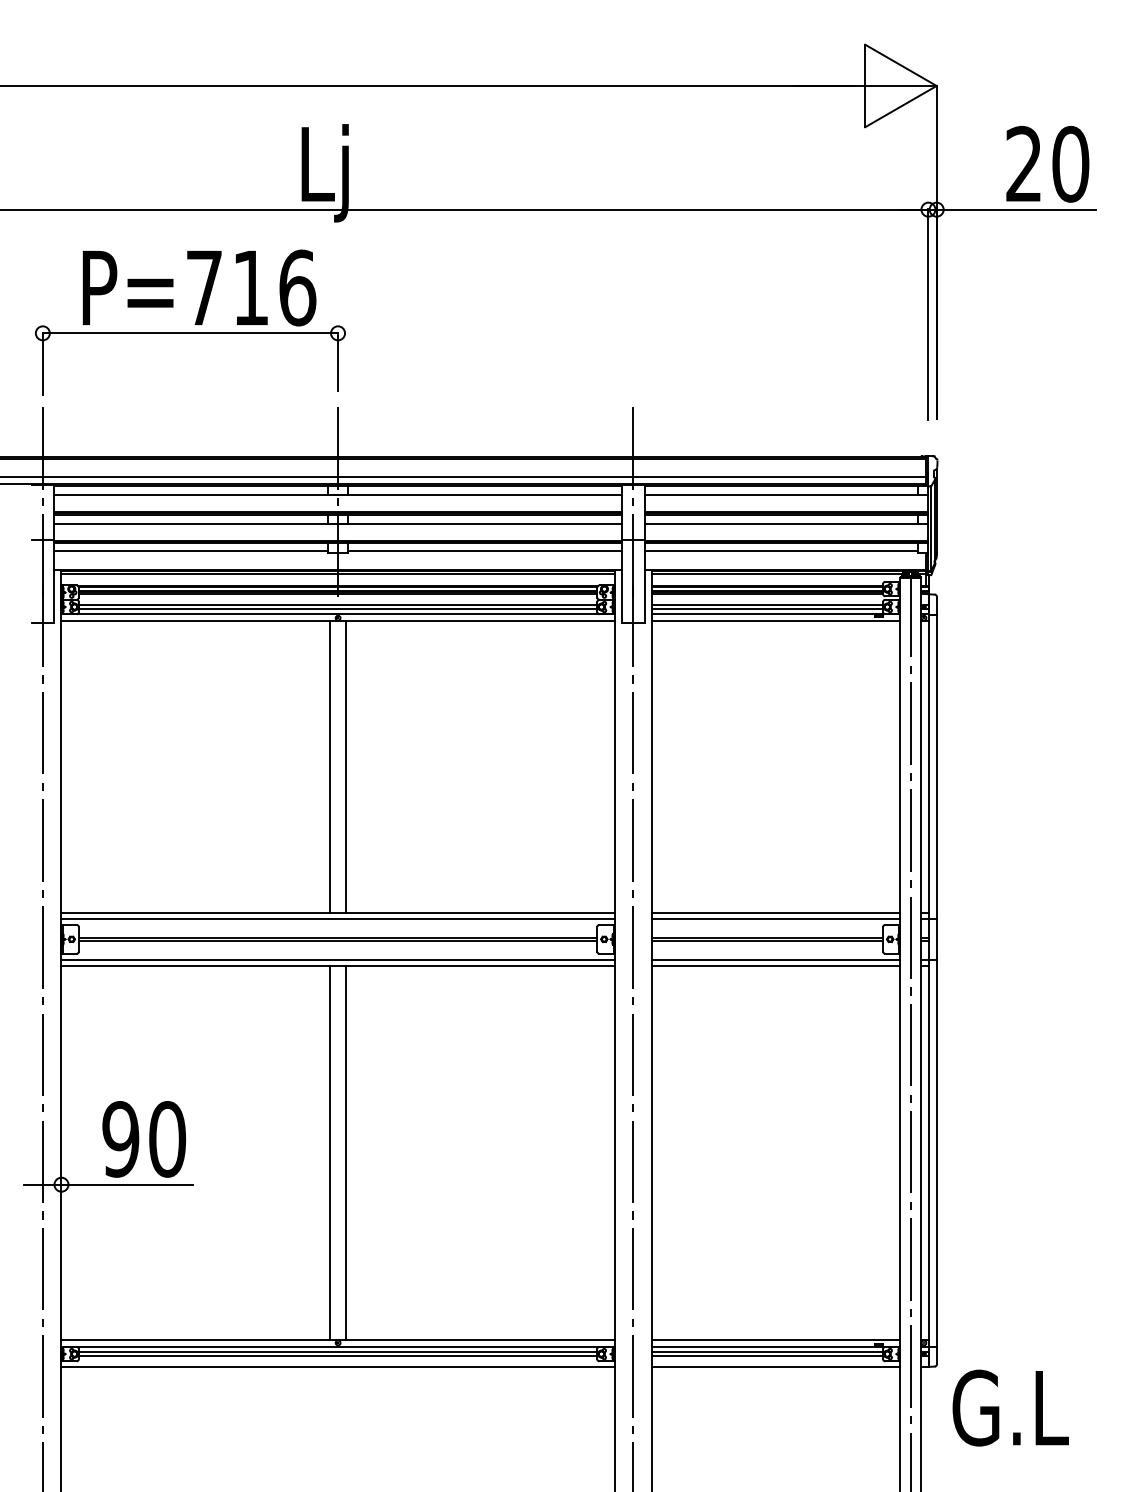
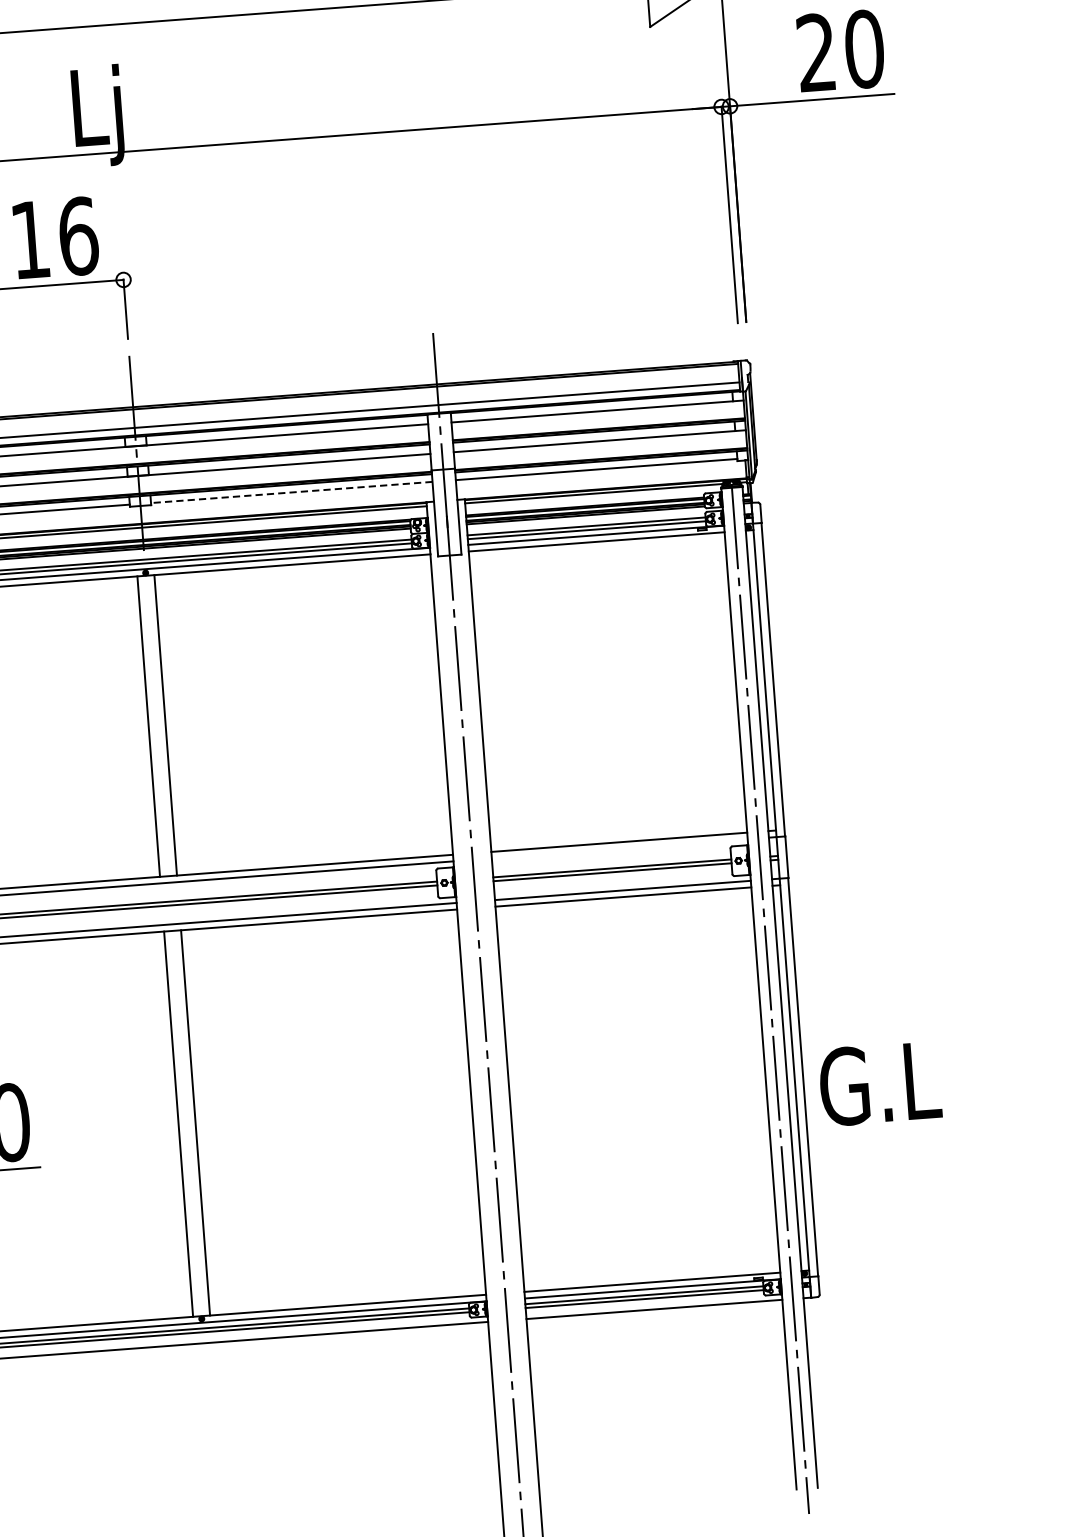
line: (485, 550) -> (292, 491), solid -> dashed
line: (775, 919) -> (619, 849), removed
text: (1010, 1407) -> (879, 1083), moved

